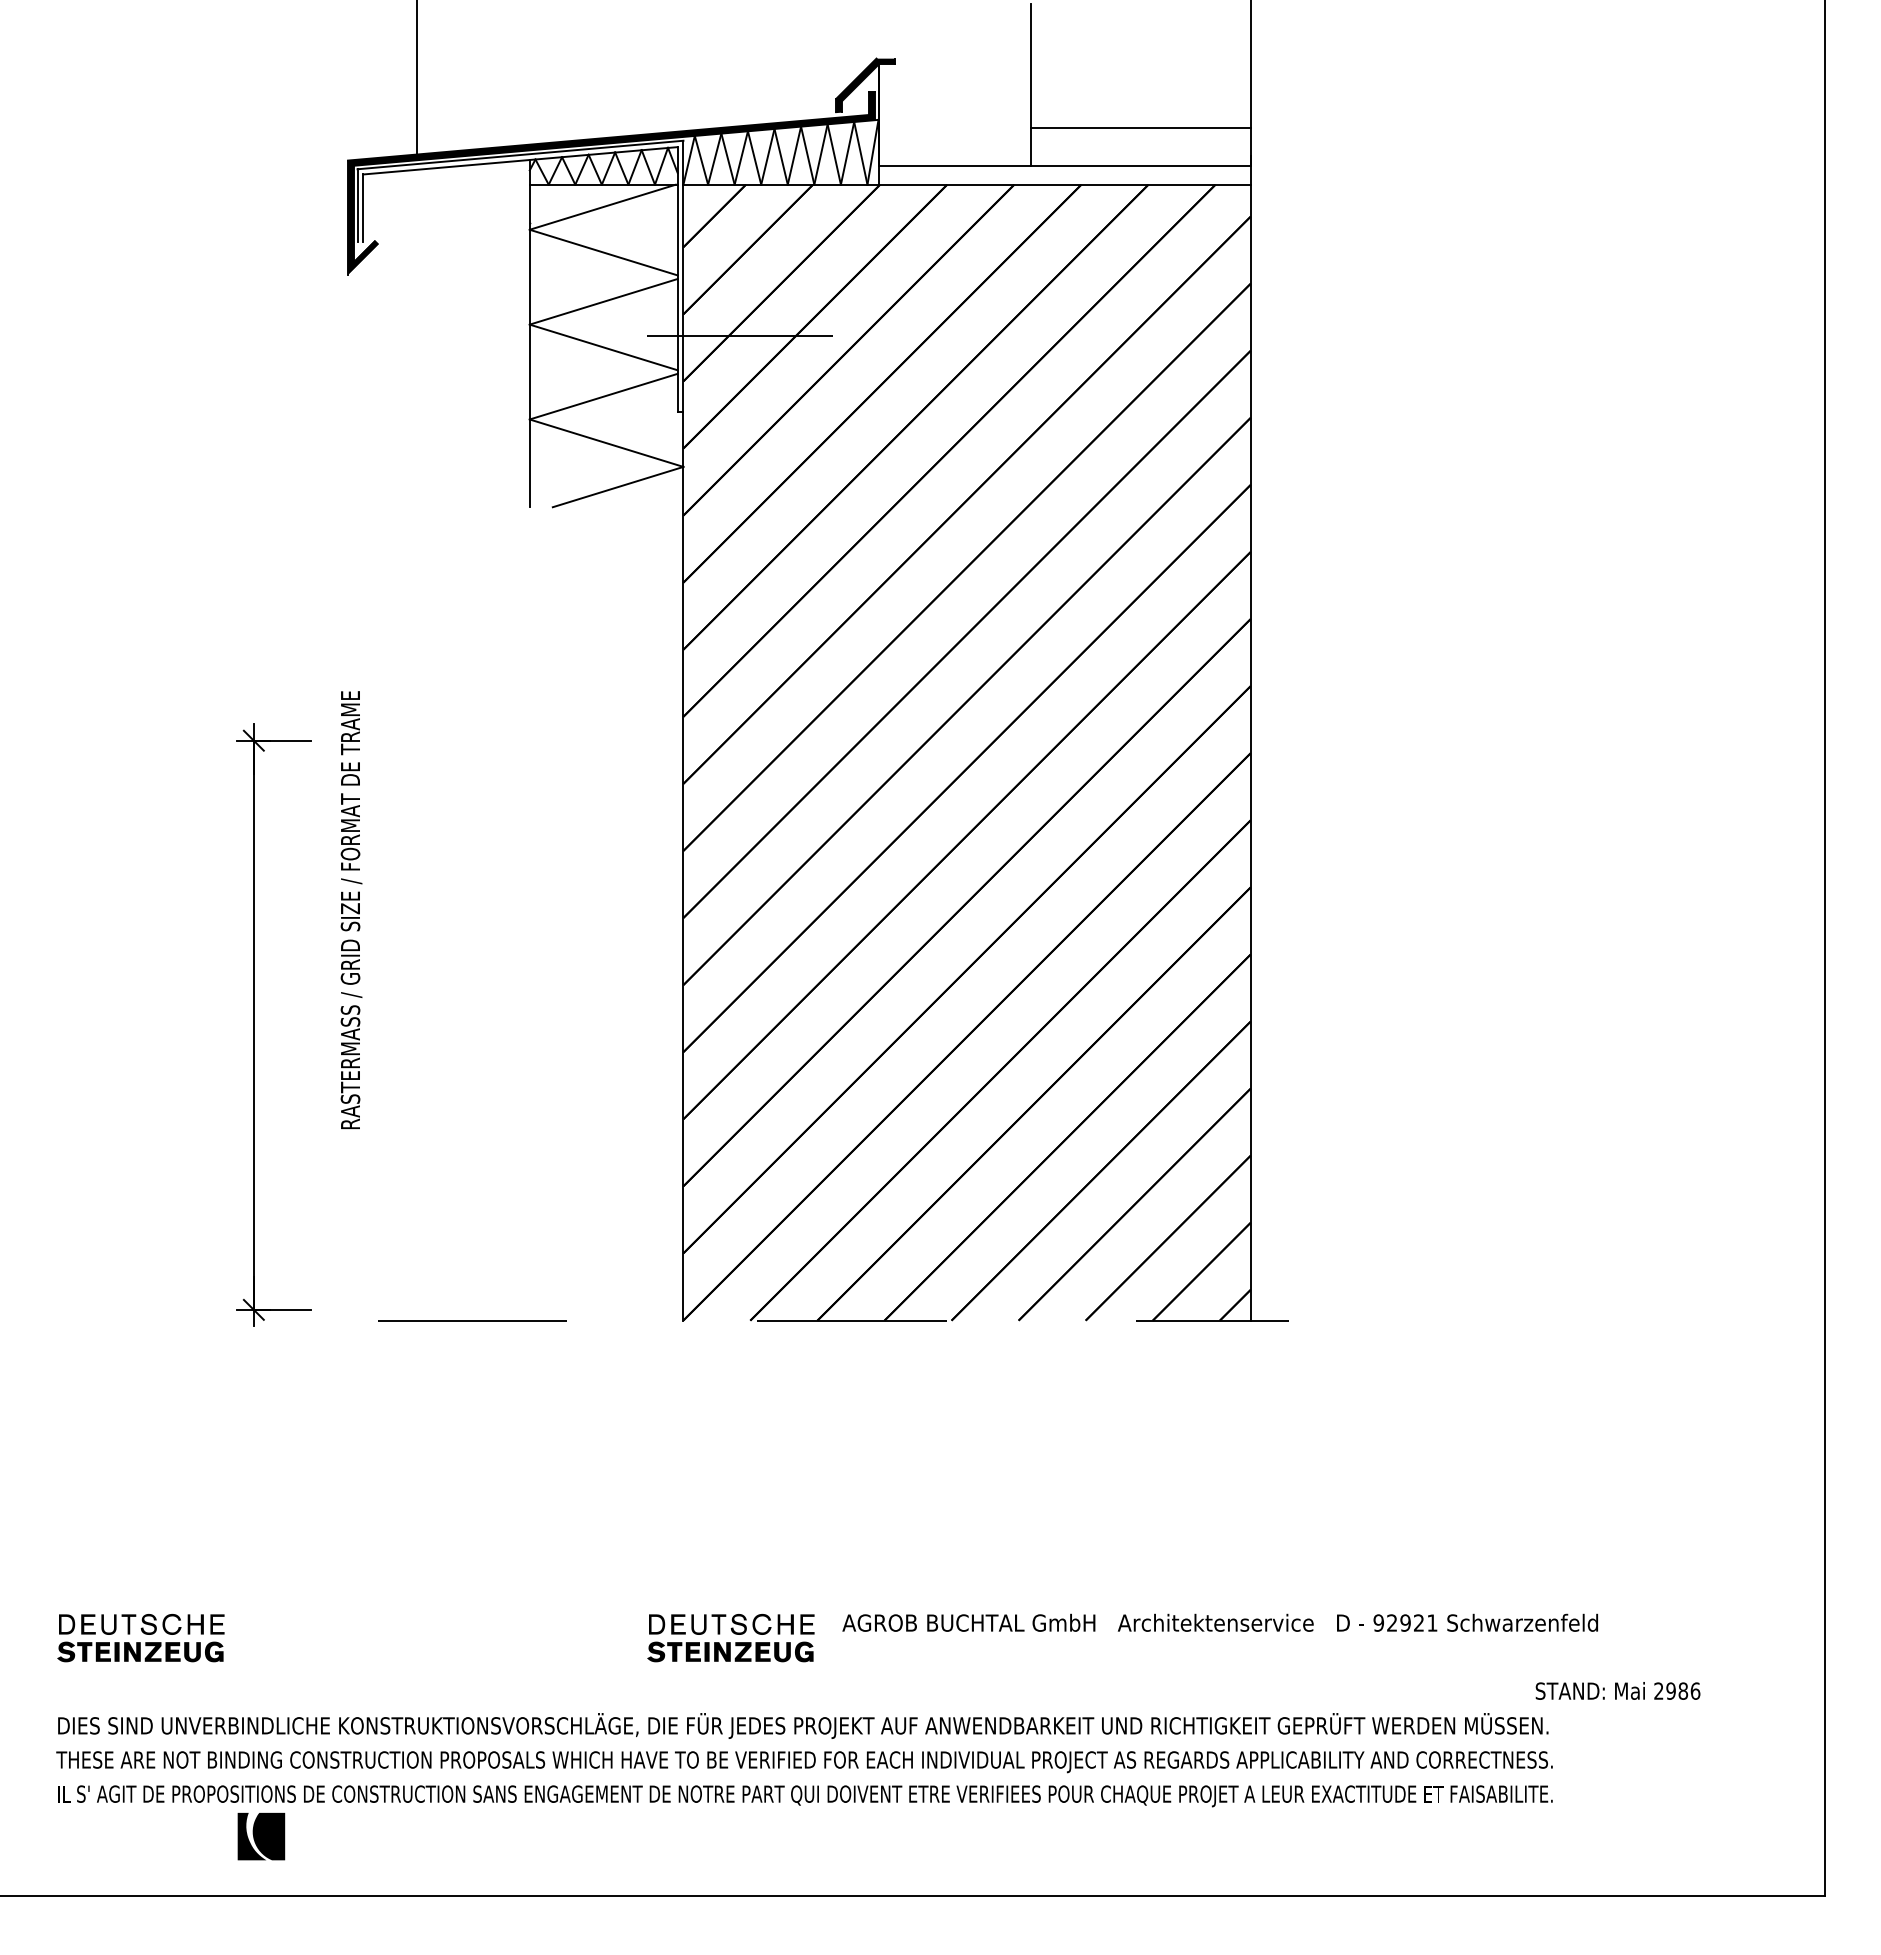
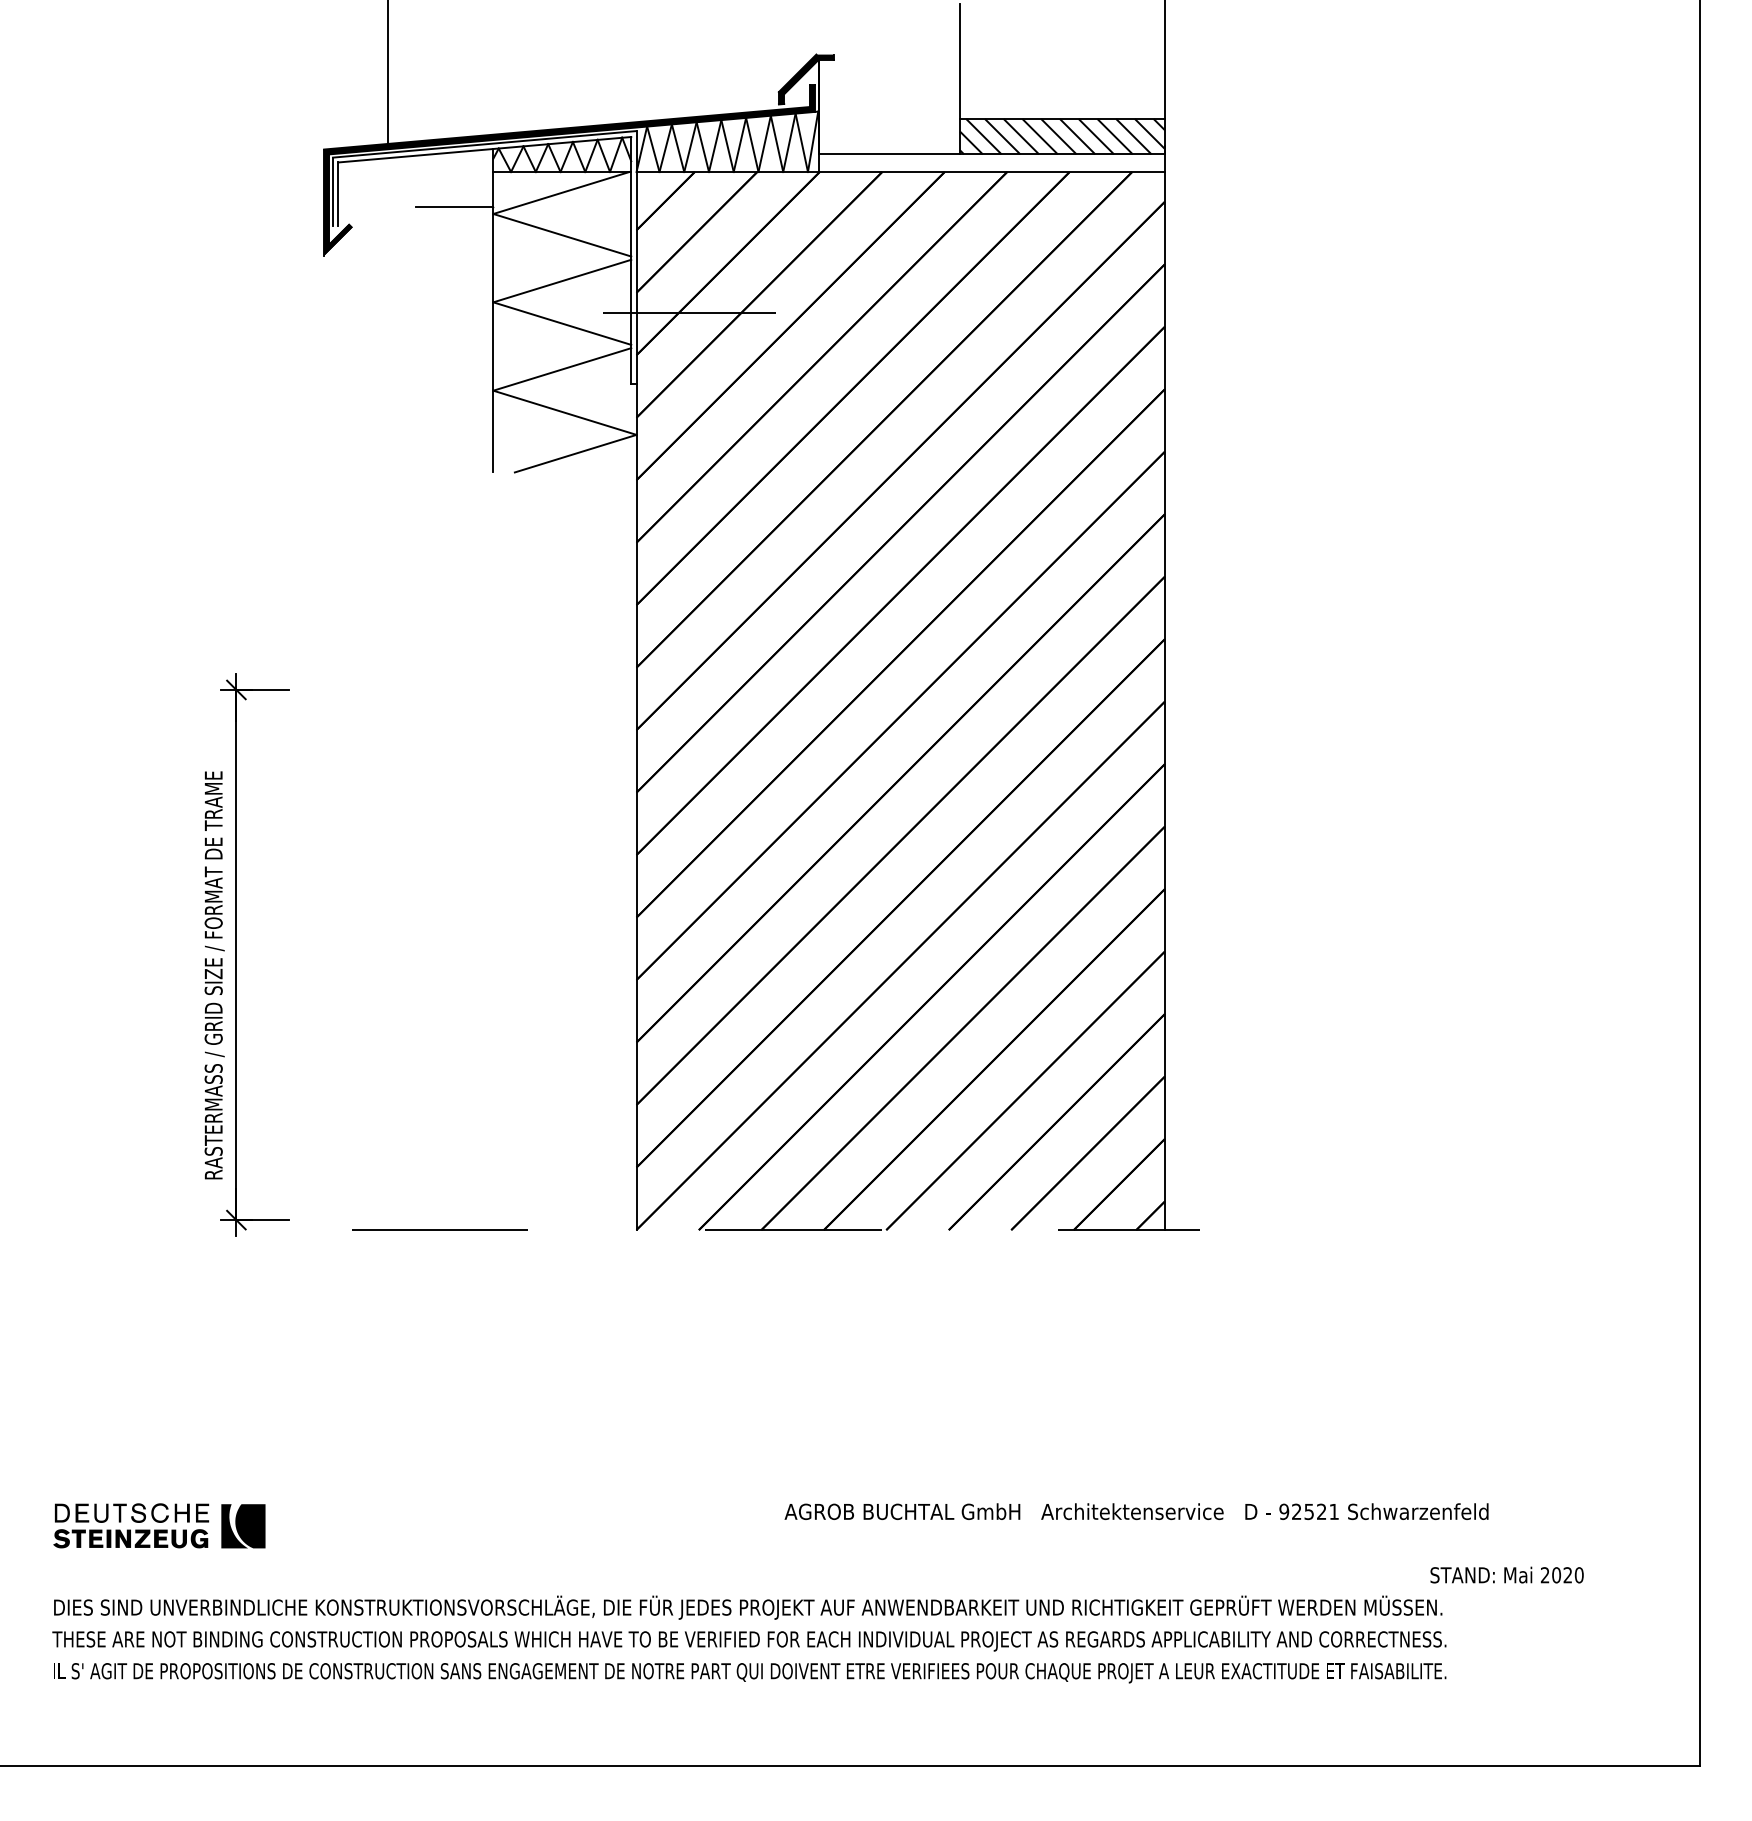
hatch: (1140, 146) -> (1062, 136), added
line: (487, 222) -> (454, 207), added
text: (351, 909) -> (214, 974), moved
text: (1405, 1622) -> (1309, 1511), 92921 -> 92521
part: (730, 1638) -> (680, 1526), removed
text: (1683, 1690) -> (1568, 1574), 2986 -> 2020
part: (261, 1836) -> (243, 1526), moved

